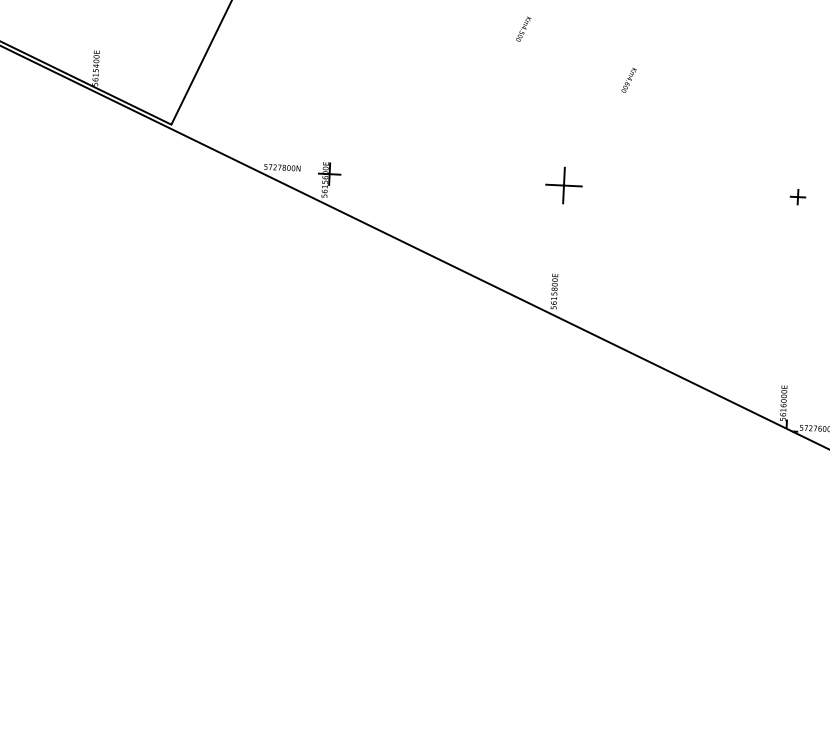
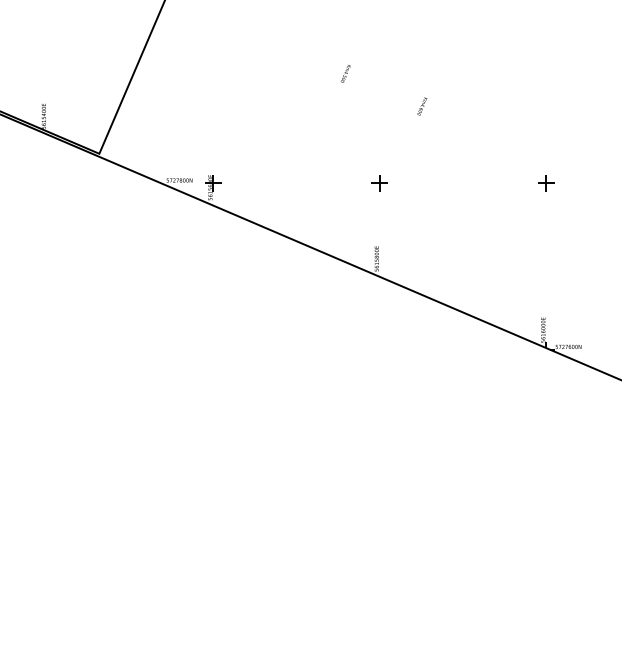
part: (563, 185) -> (379, 183), size x0.62
part: (798, 197) -> (546, 183), size x1.43

